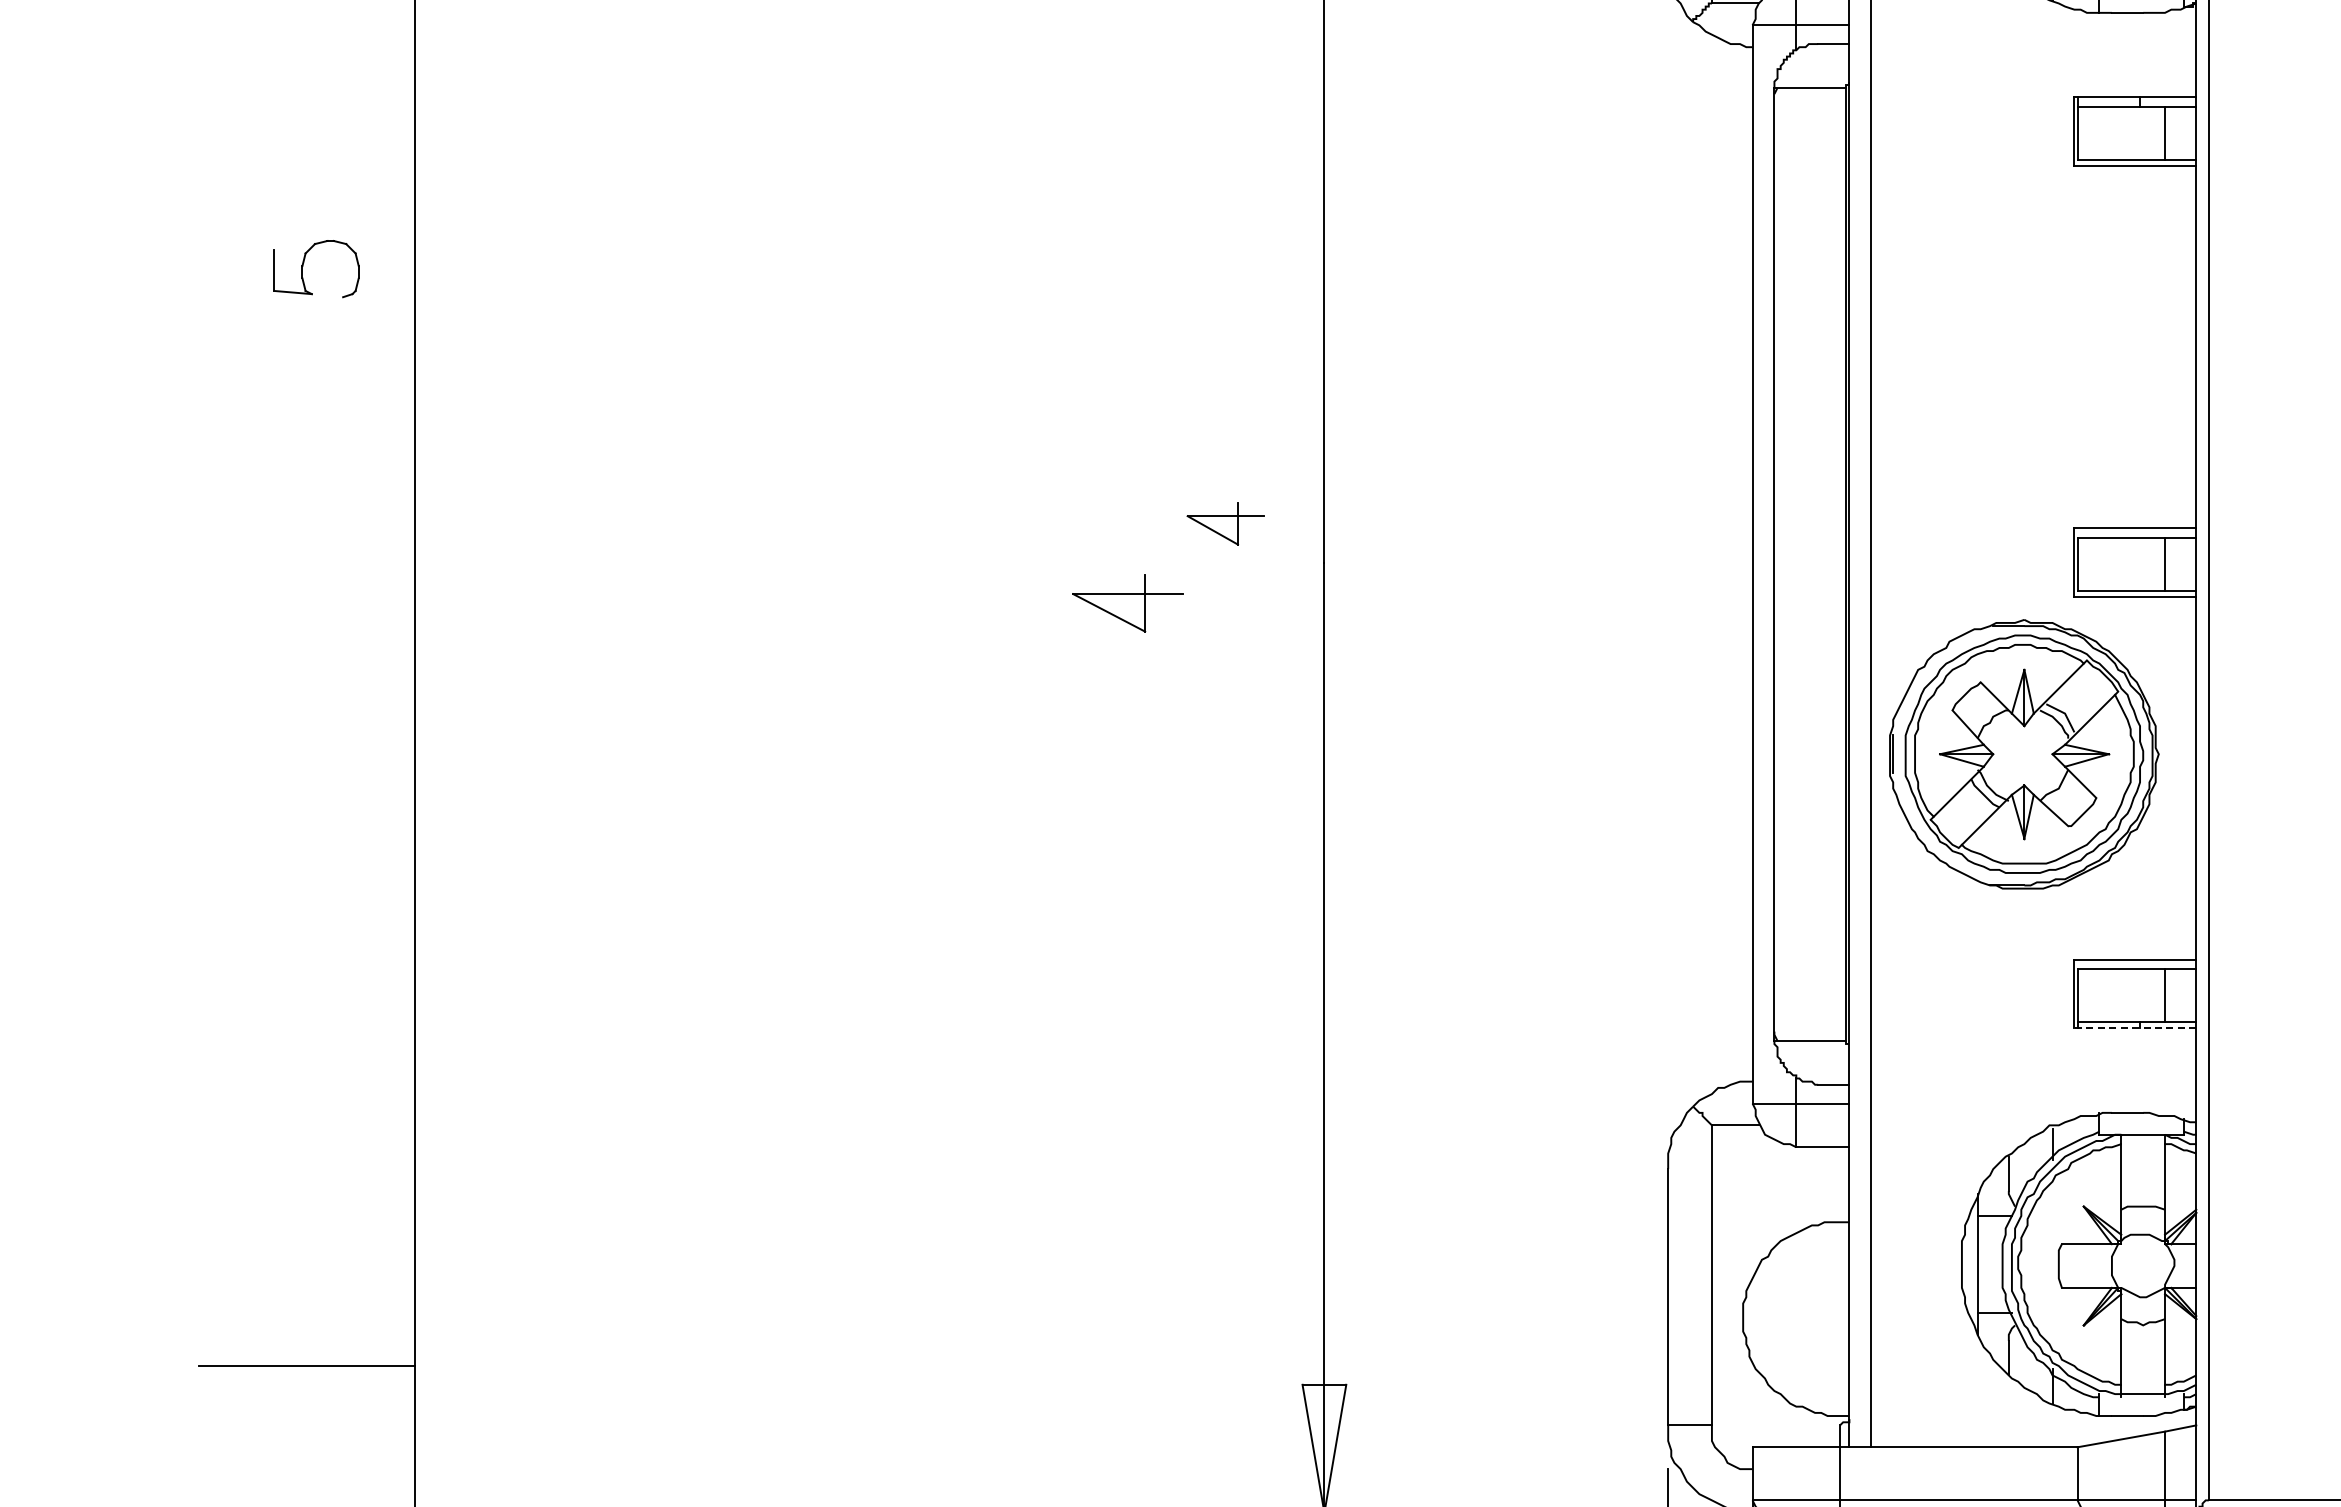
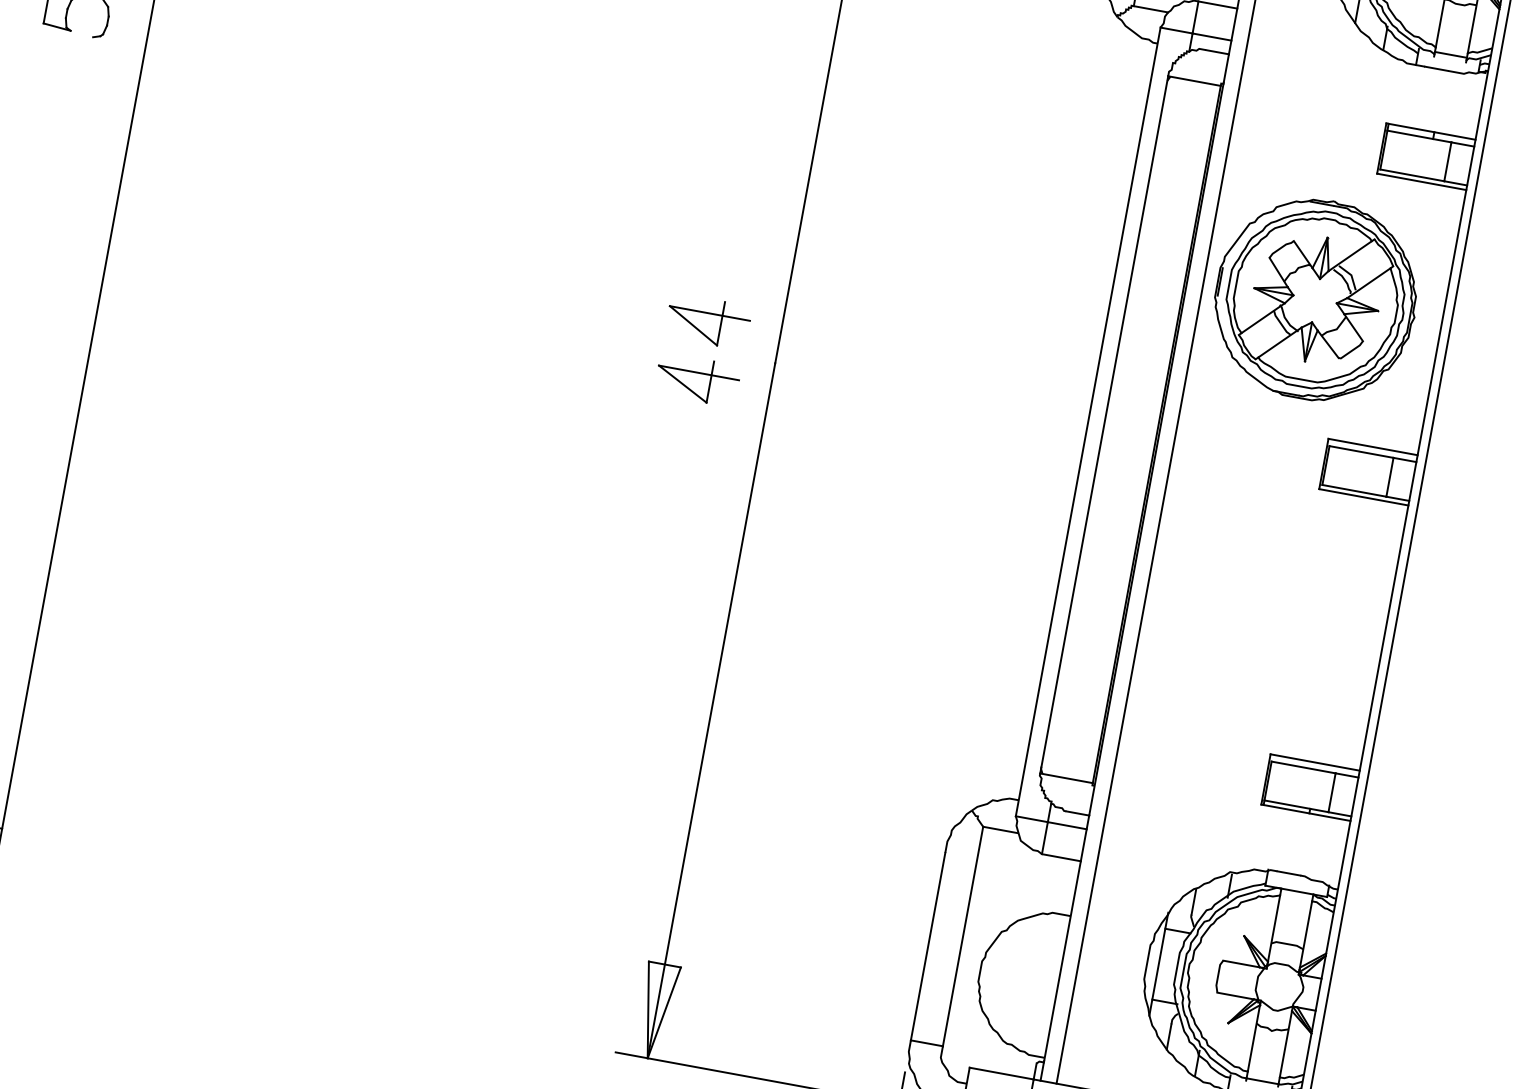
part: (1225, 523) -> (708, 321), size x1.43
part: (1127, 603) -> (697, 379), moved
part: (2024, 754) -> (1316, 299), moved
line: (2135, 1028) -> (1306, 812), dashed -> solid

